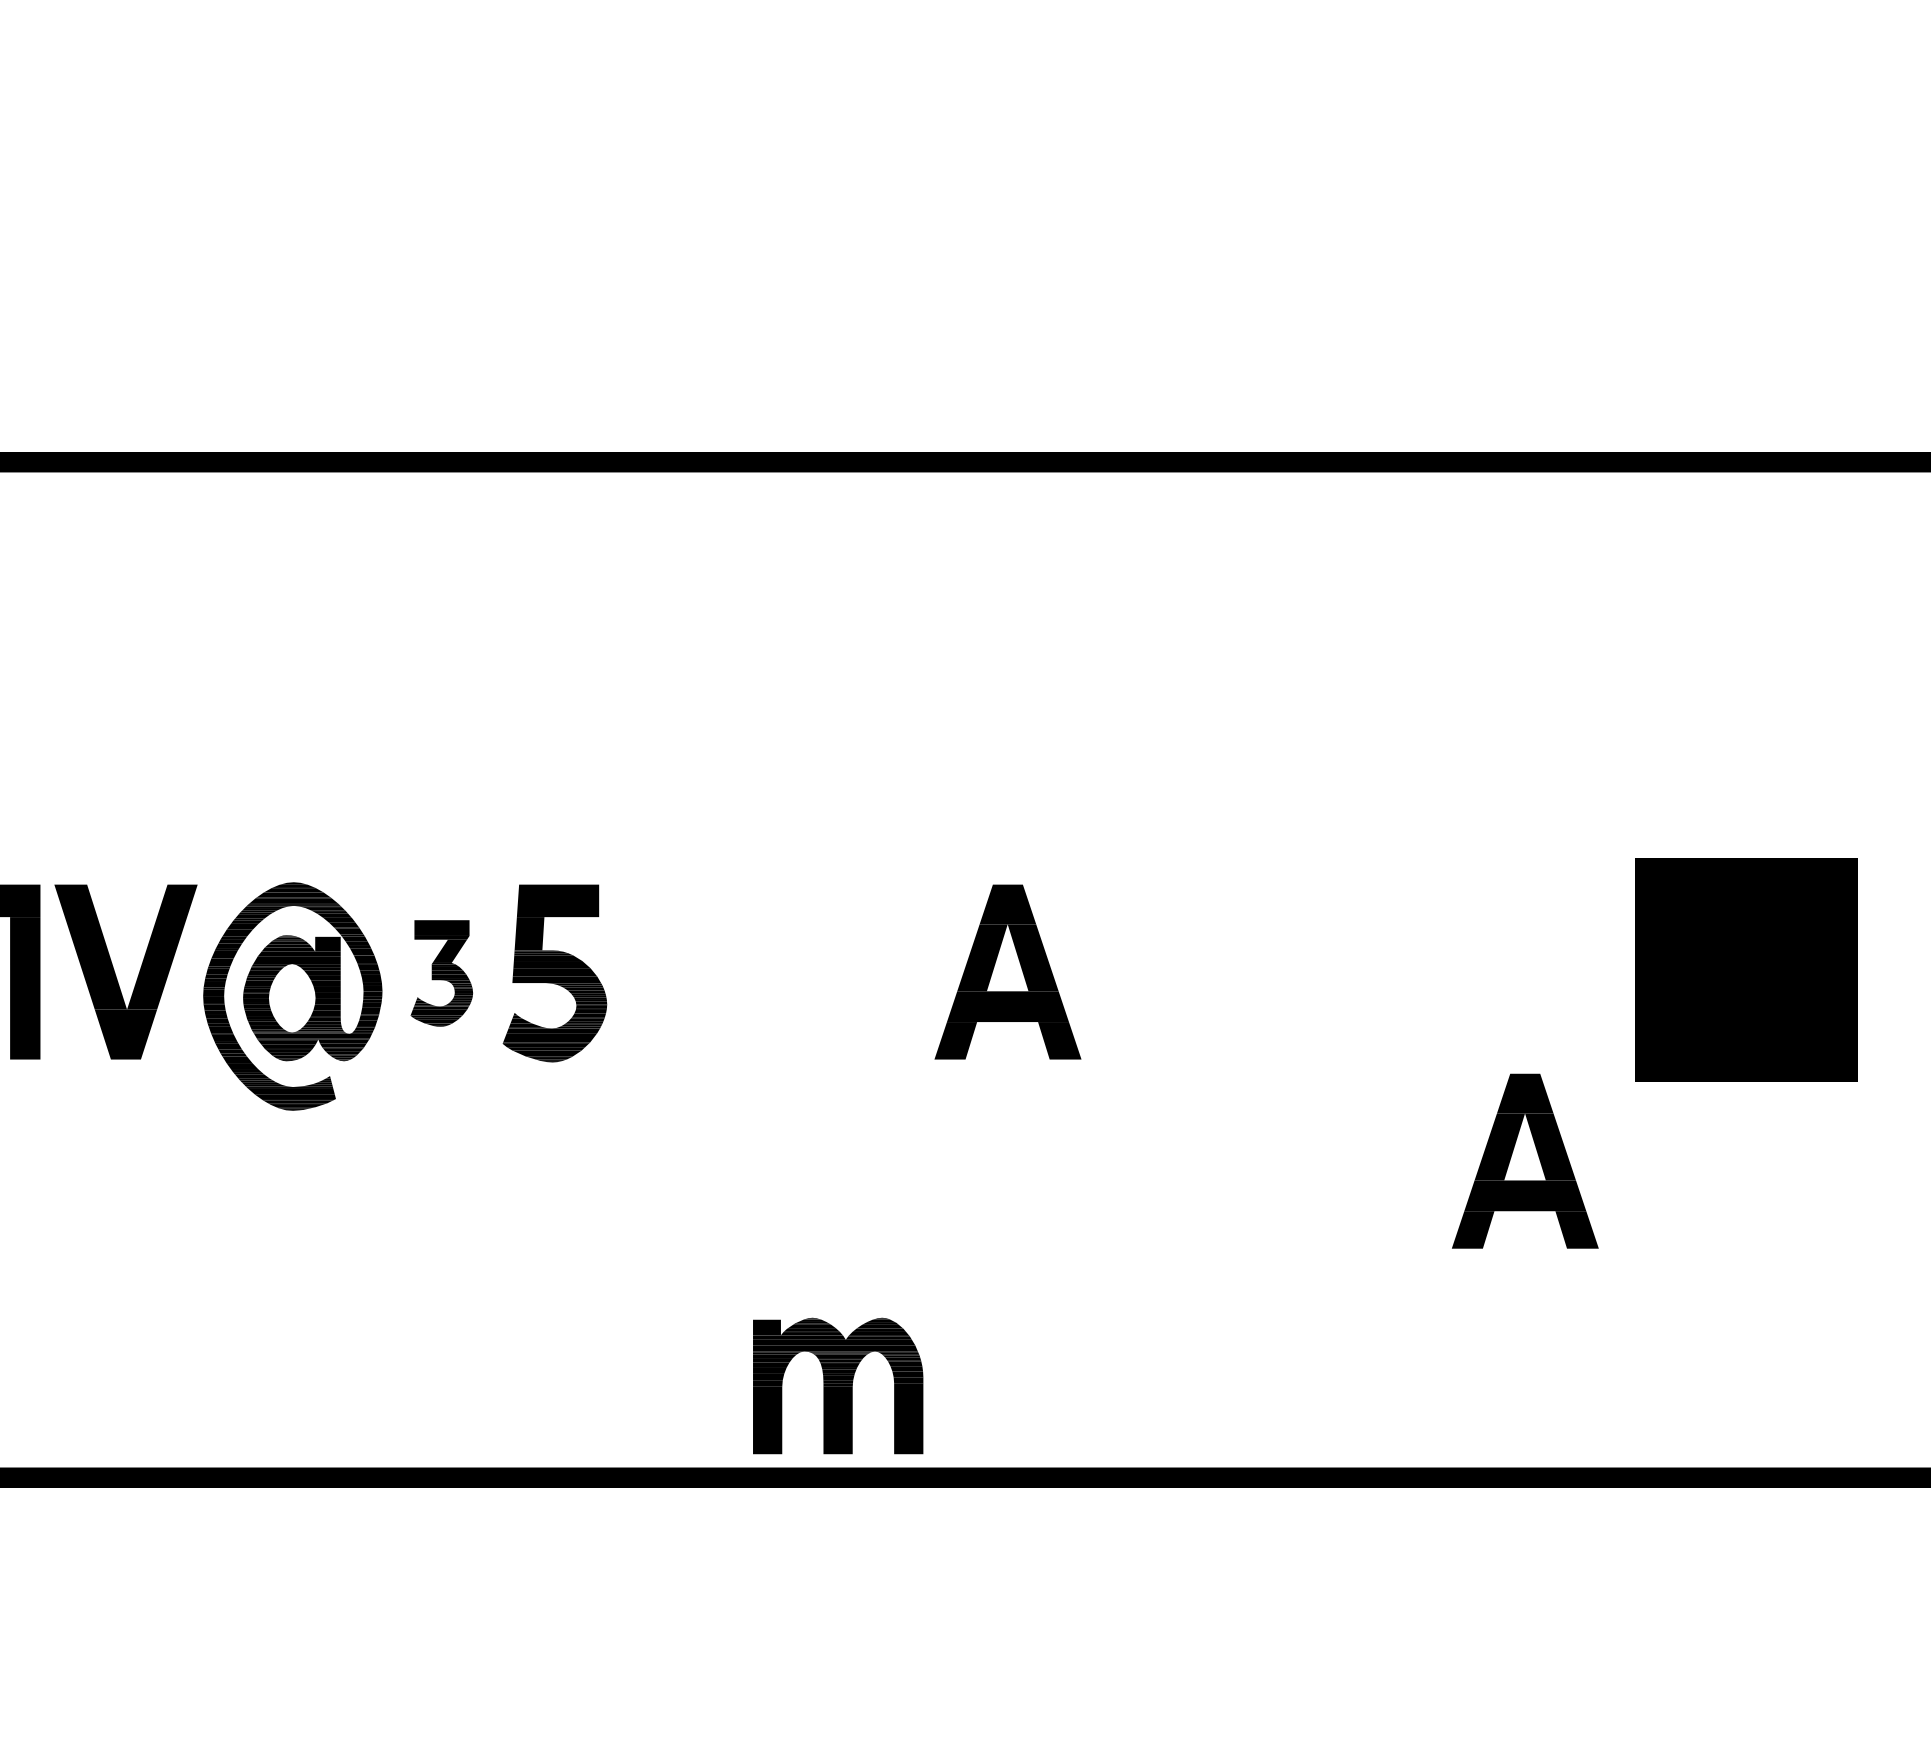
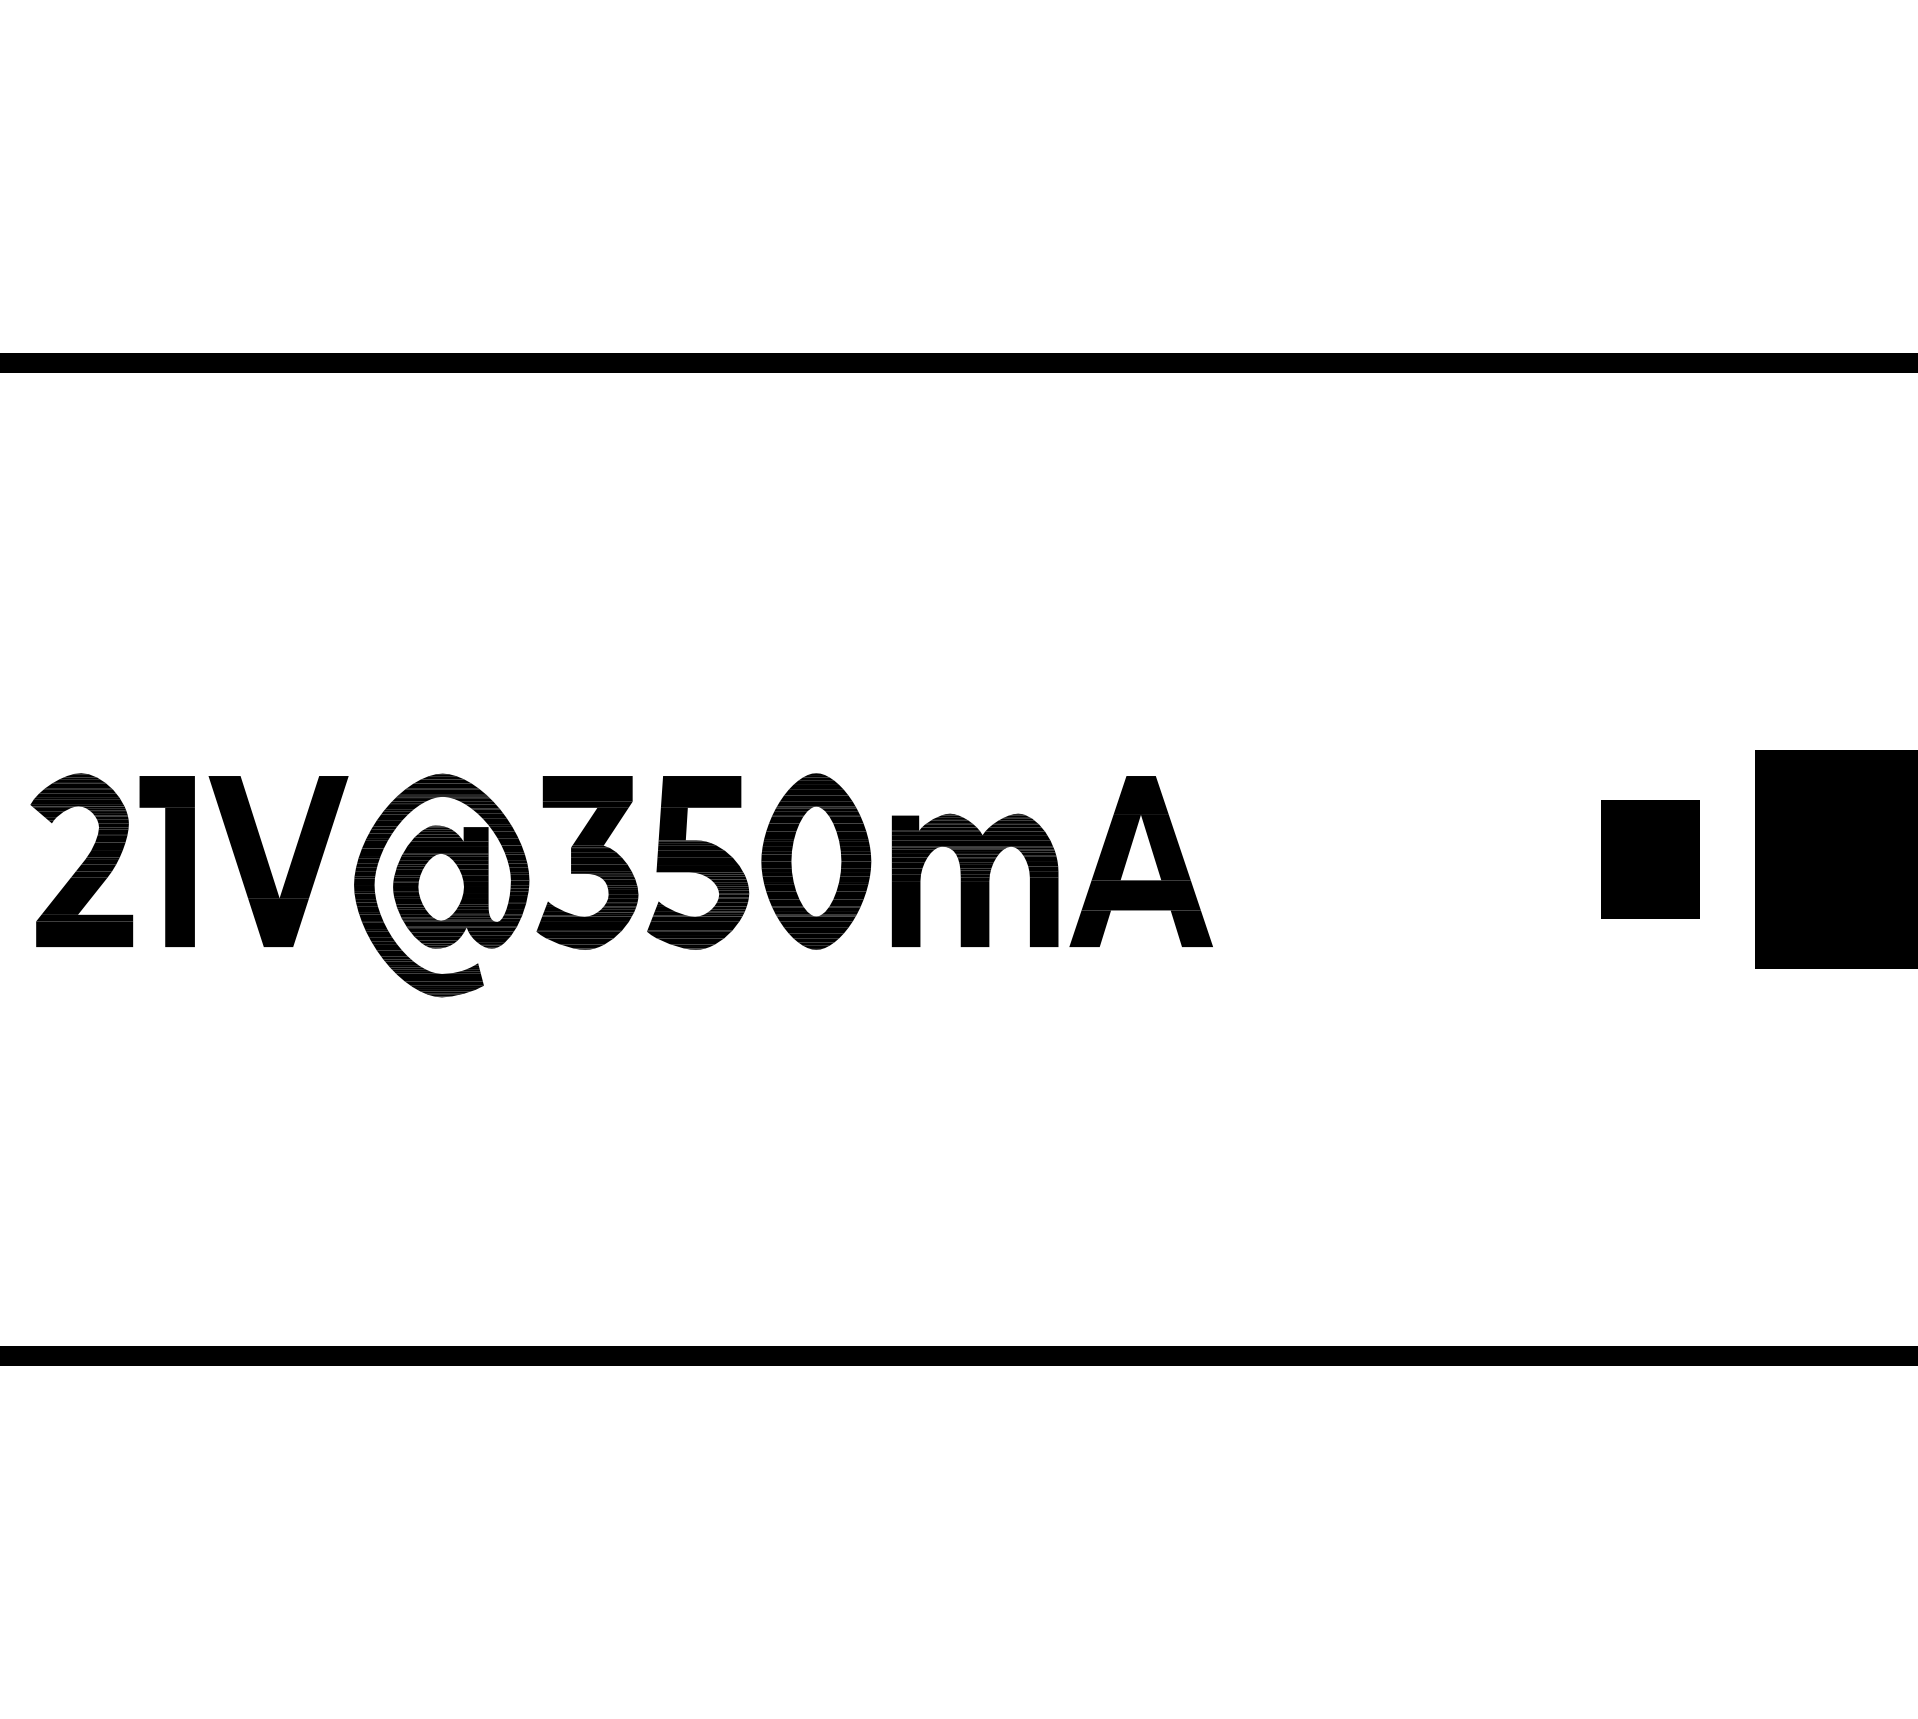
line: (1528, 969) -> (1650, 859), added
part: (675, 972) -> (816, 861), added
part: (441, 973) -> (587, 862), size x1.67
part: (1524, 1161) -> (1646, 1046), removed
part: (837, 1385) -> (974, 879), moved

